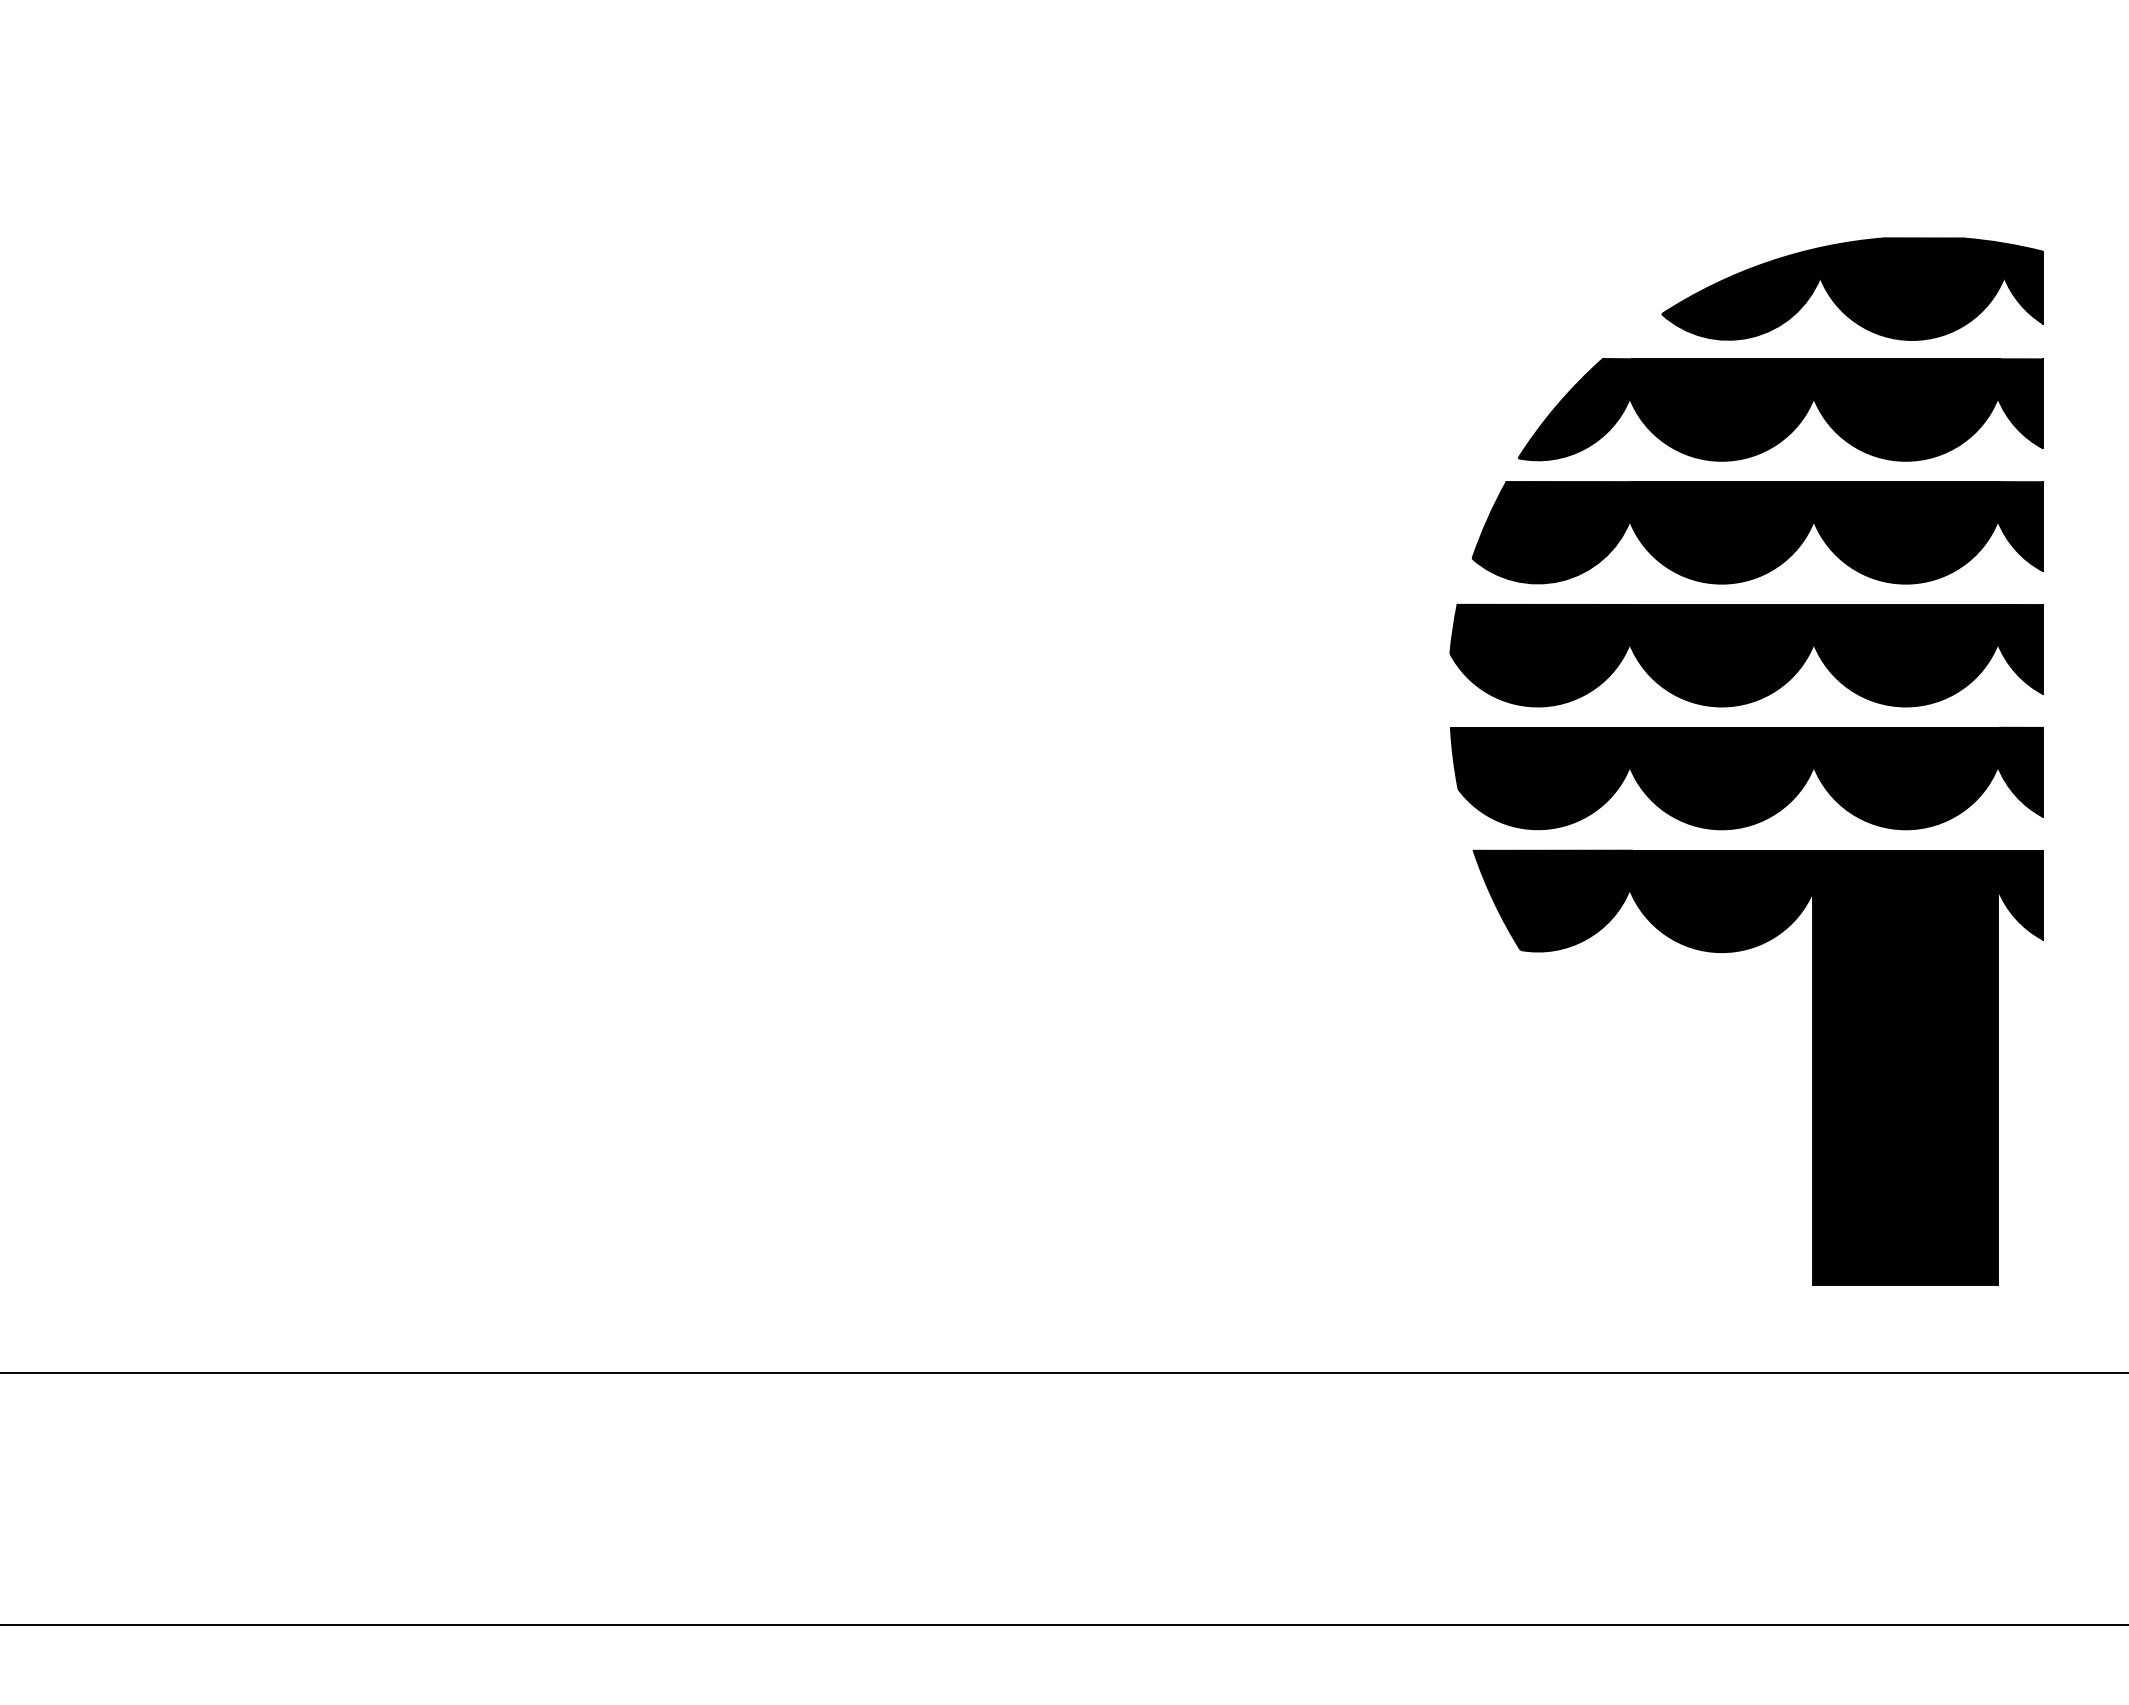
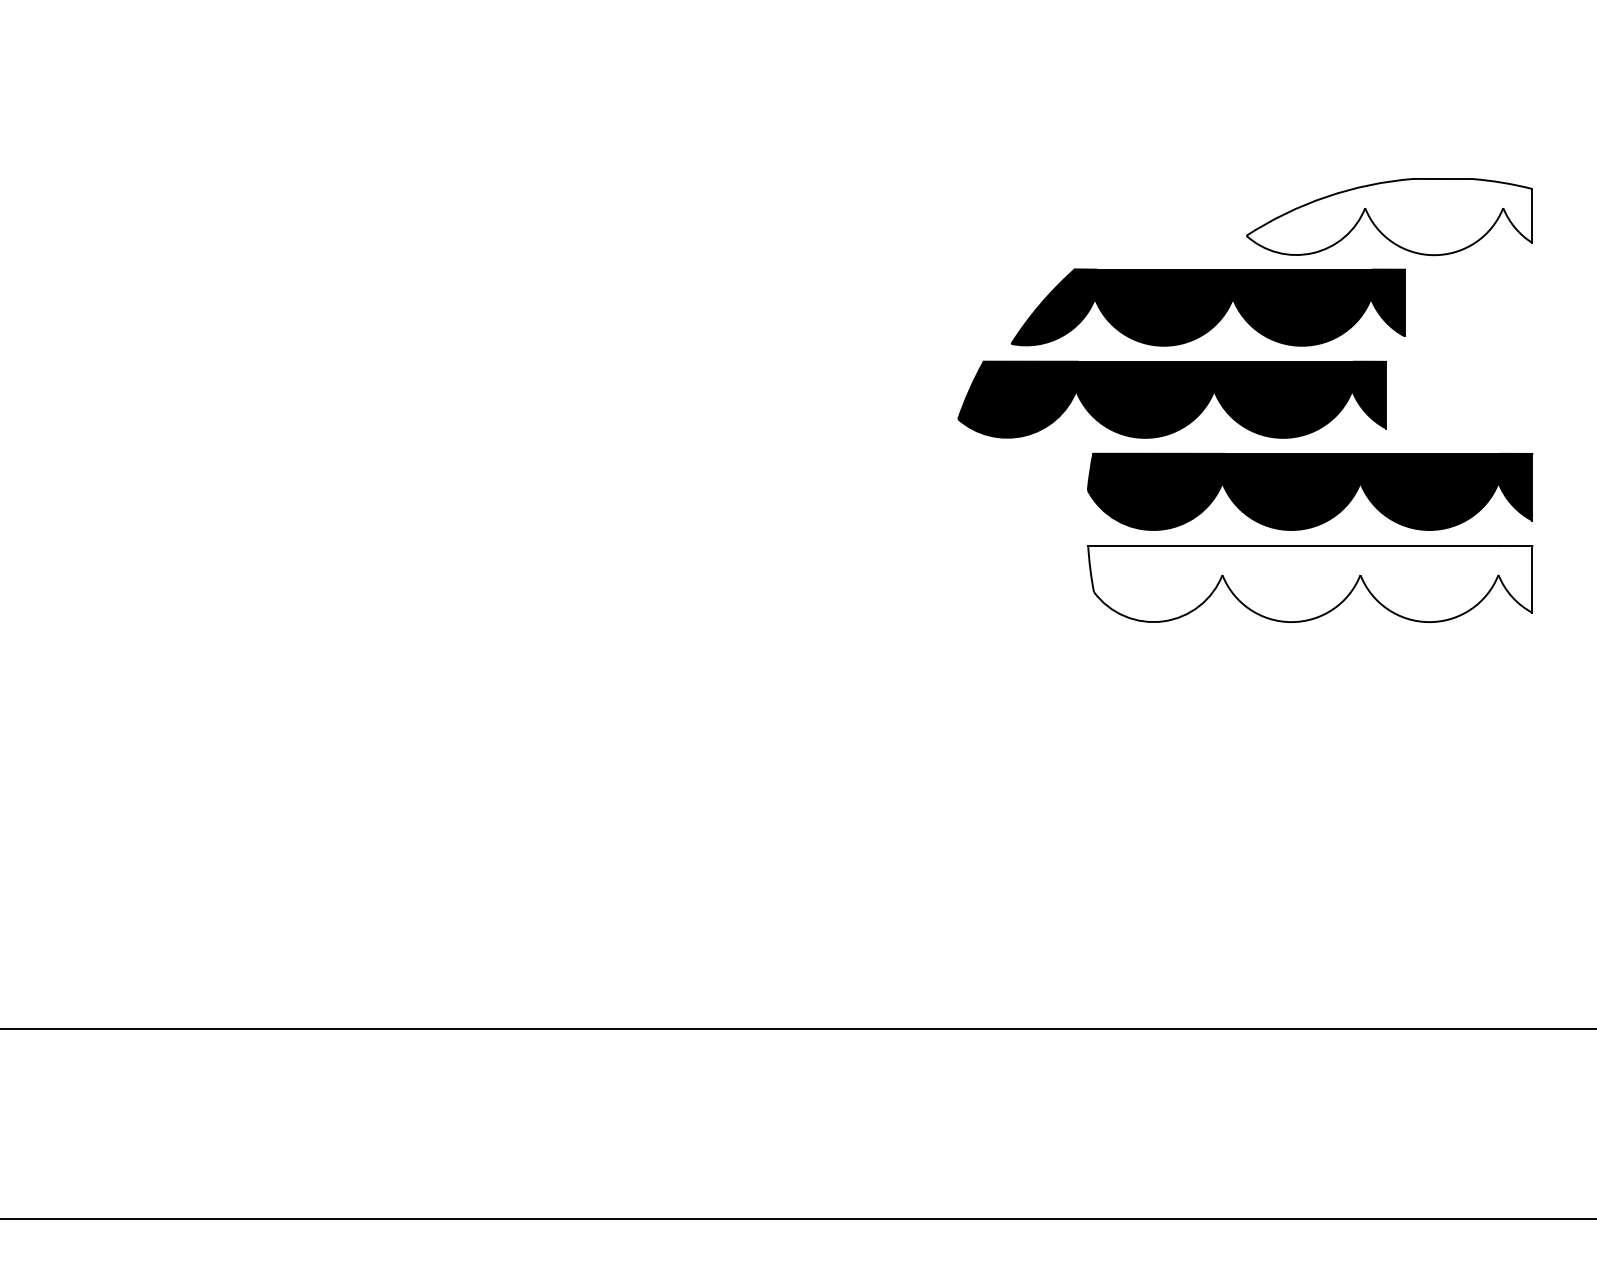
fill: (1852, 289) -> (1389, 217), removed
part: (1780, 409) -> (1207, 307), moved
part: (1757, 532) -> (1171, 399), moved
fill: (1746, 778) -> (1309, 584), removed
part: (1812, 1067) -> (1359, 800), removed

